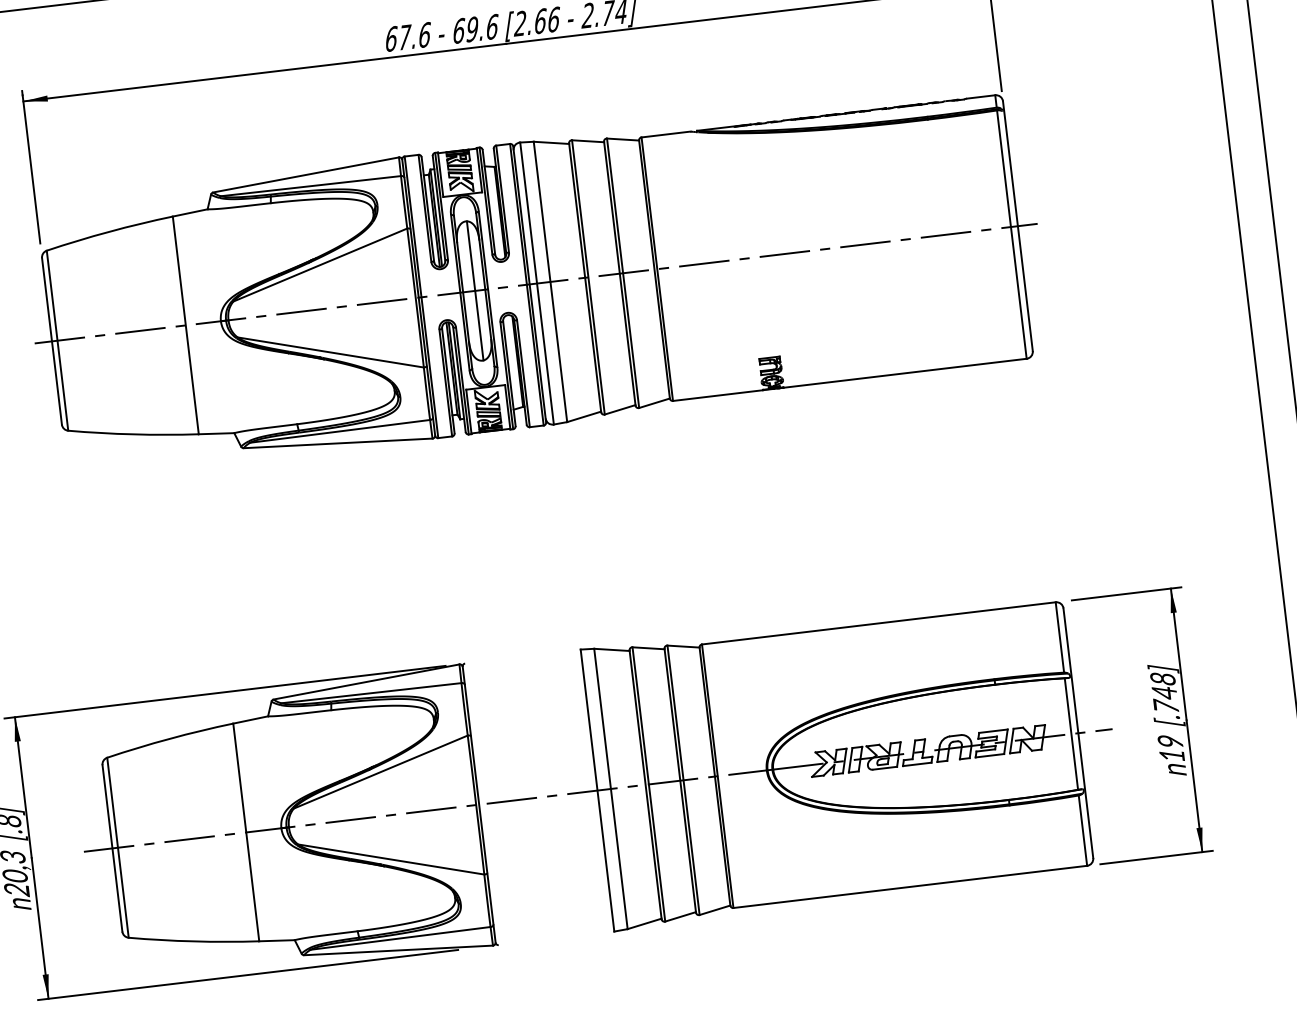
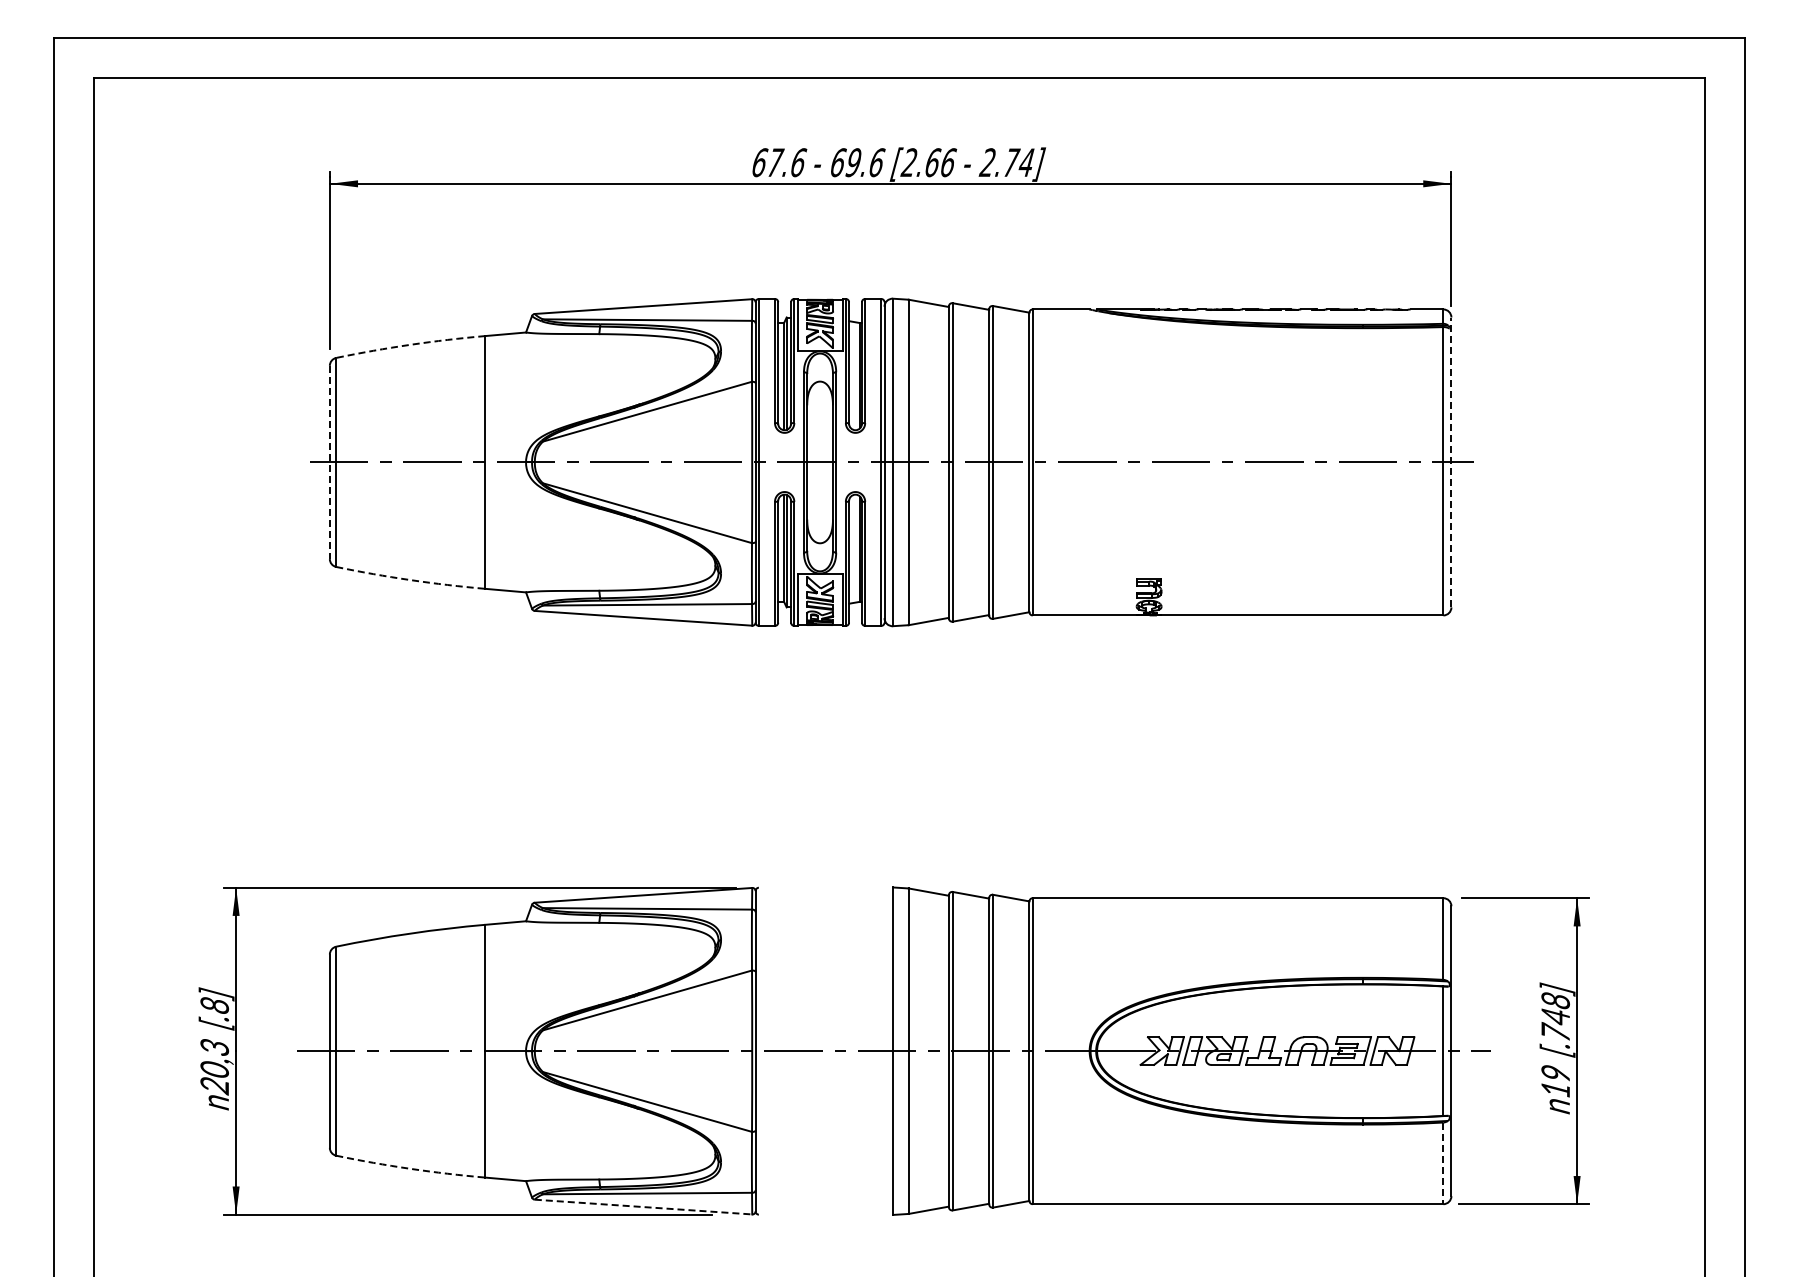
line: (1017, 226) -> (1451, 462), solid -> dashed
arc: (109, 231) -> (410, 344), solid -> dashed
line: (475, 290) -> (821, 462), removed
line: (51, 341) -> (329, 462), solid -> dashed
arc: (133, 434) -> (410, 580), solid -> dashed
line: (1083, 830) -> (1443, 1163), solid -> dashed
arc: (193, 941) -> (410, 1168), solid -> dashed
line: (398, 950) -> (643, 1207), solid -> dashed

